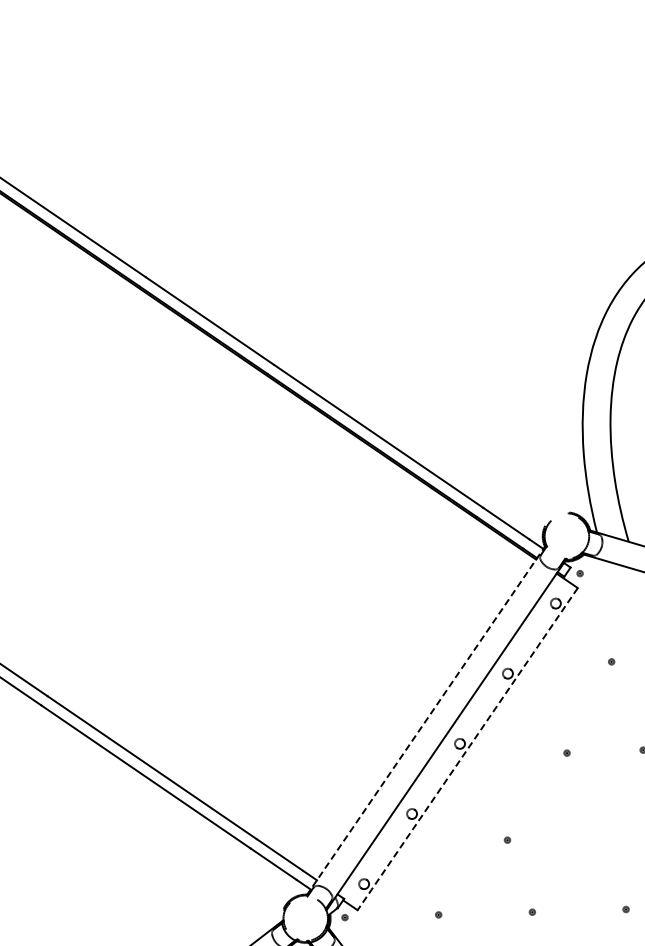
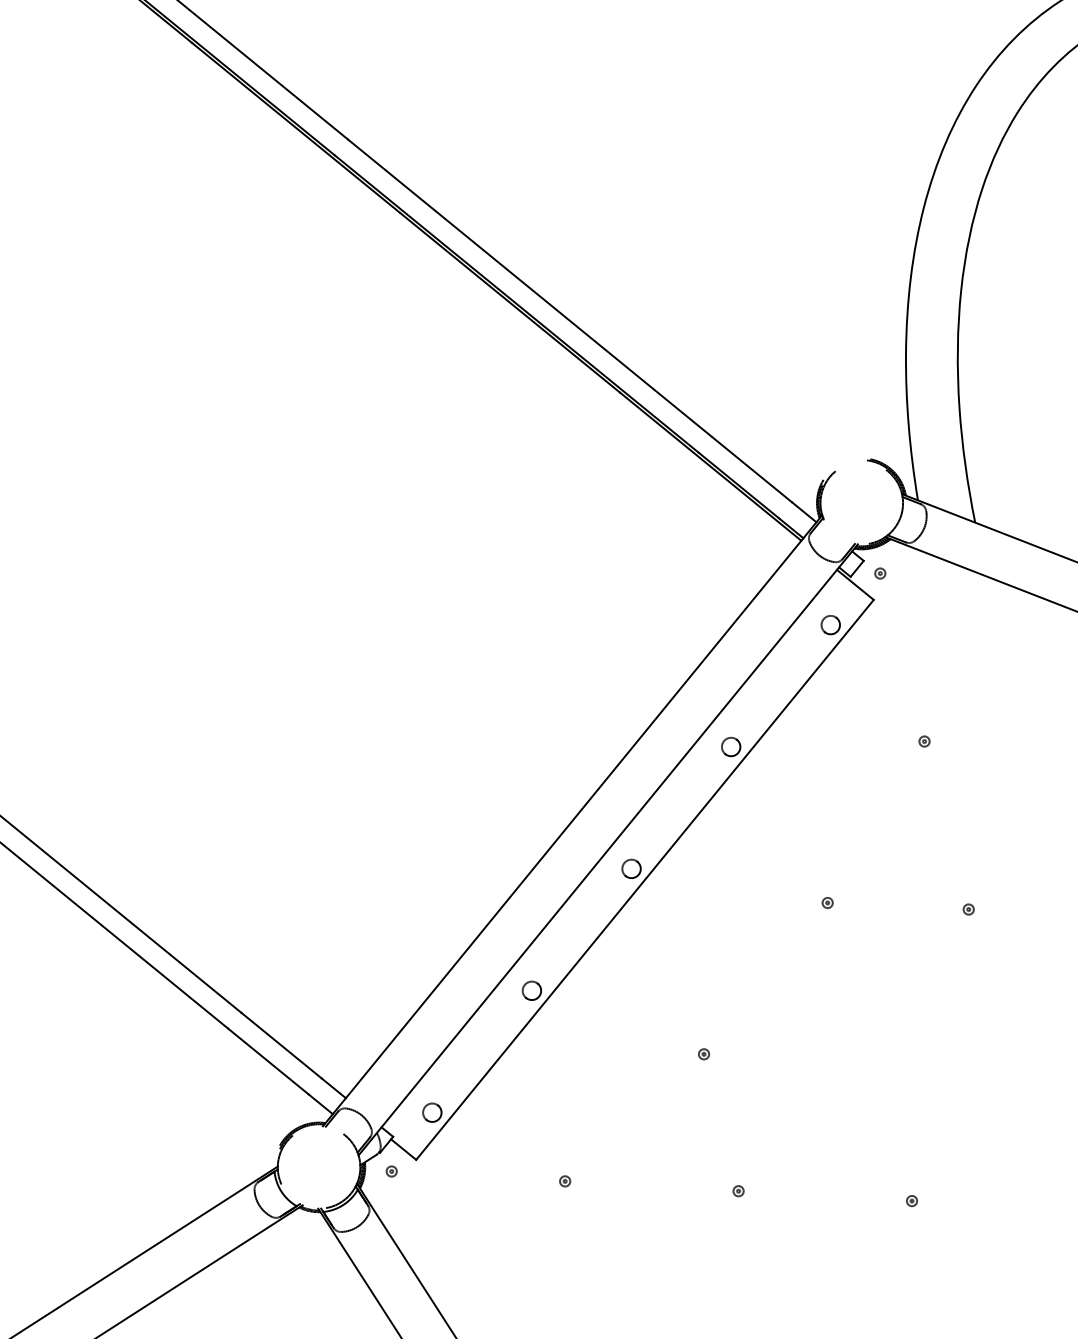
line: (426, 720) -> (573, 820), dashed -> solid
line: (467, 749) -> (644, 880), dashed -> solid

